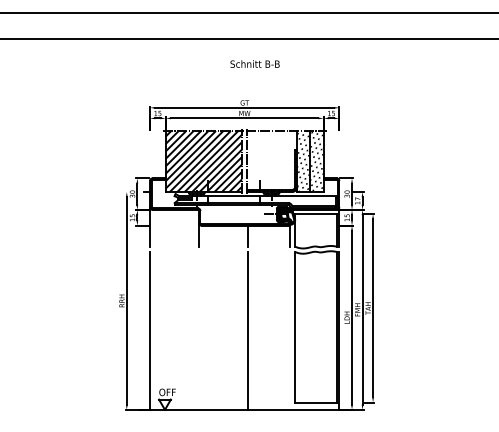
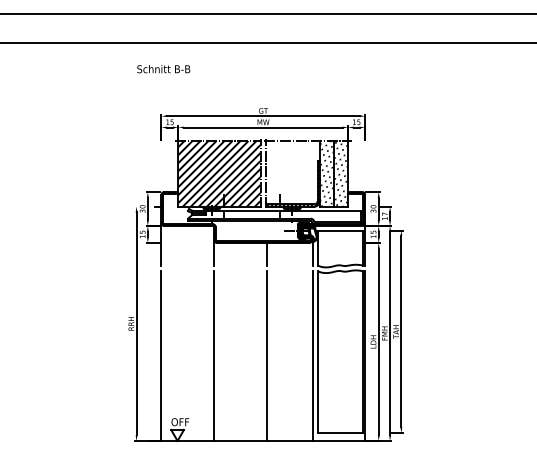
text: (254, 63) -> (163, 68), moved
line: (198, 330) -> (213, 355), added
line: (290, 330) -> (312, 355), added

